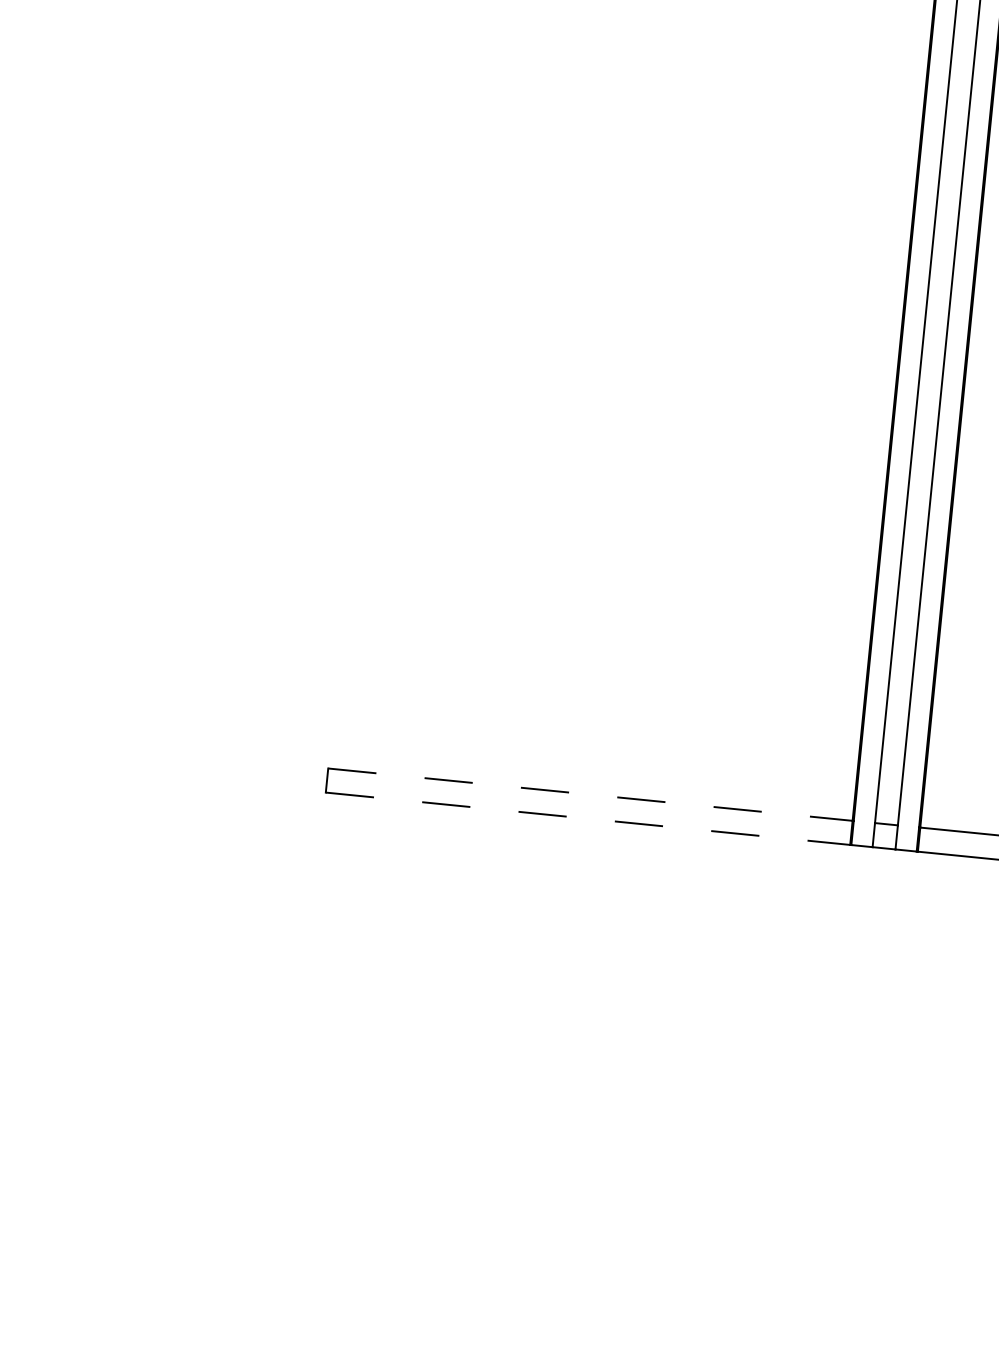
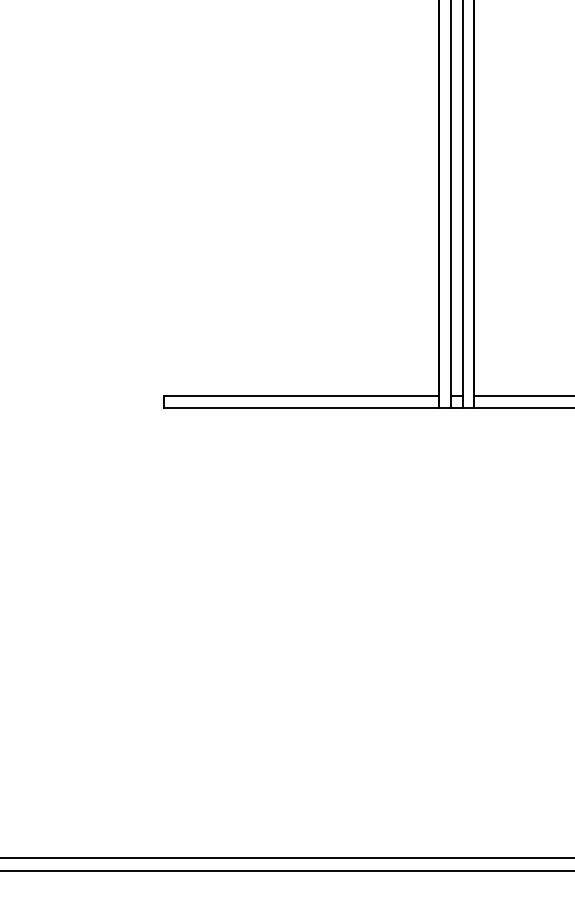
line: (590, 794) -> (301, 395), dashed -> solid
line: (588, 819) -> (301, 408), dashed -> solid

